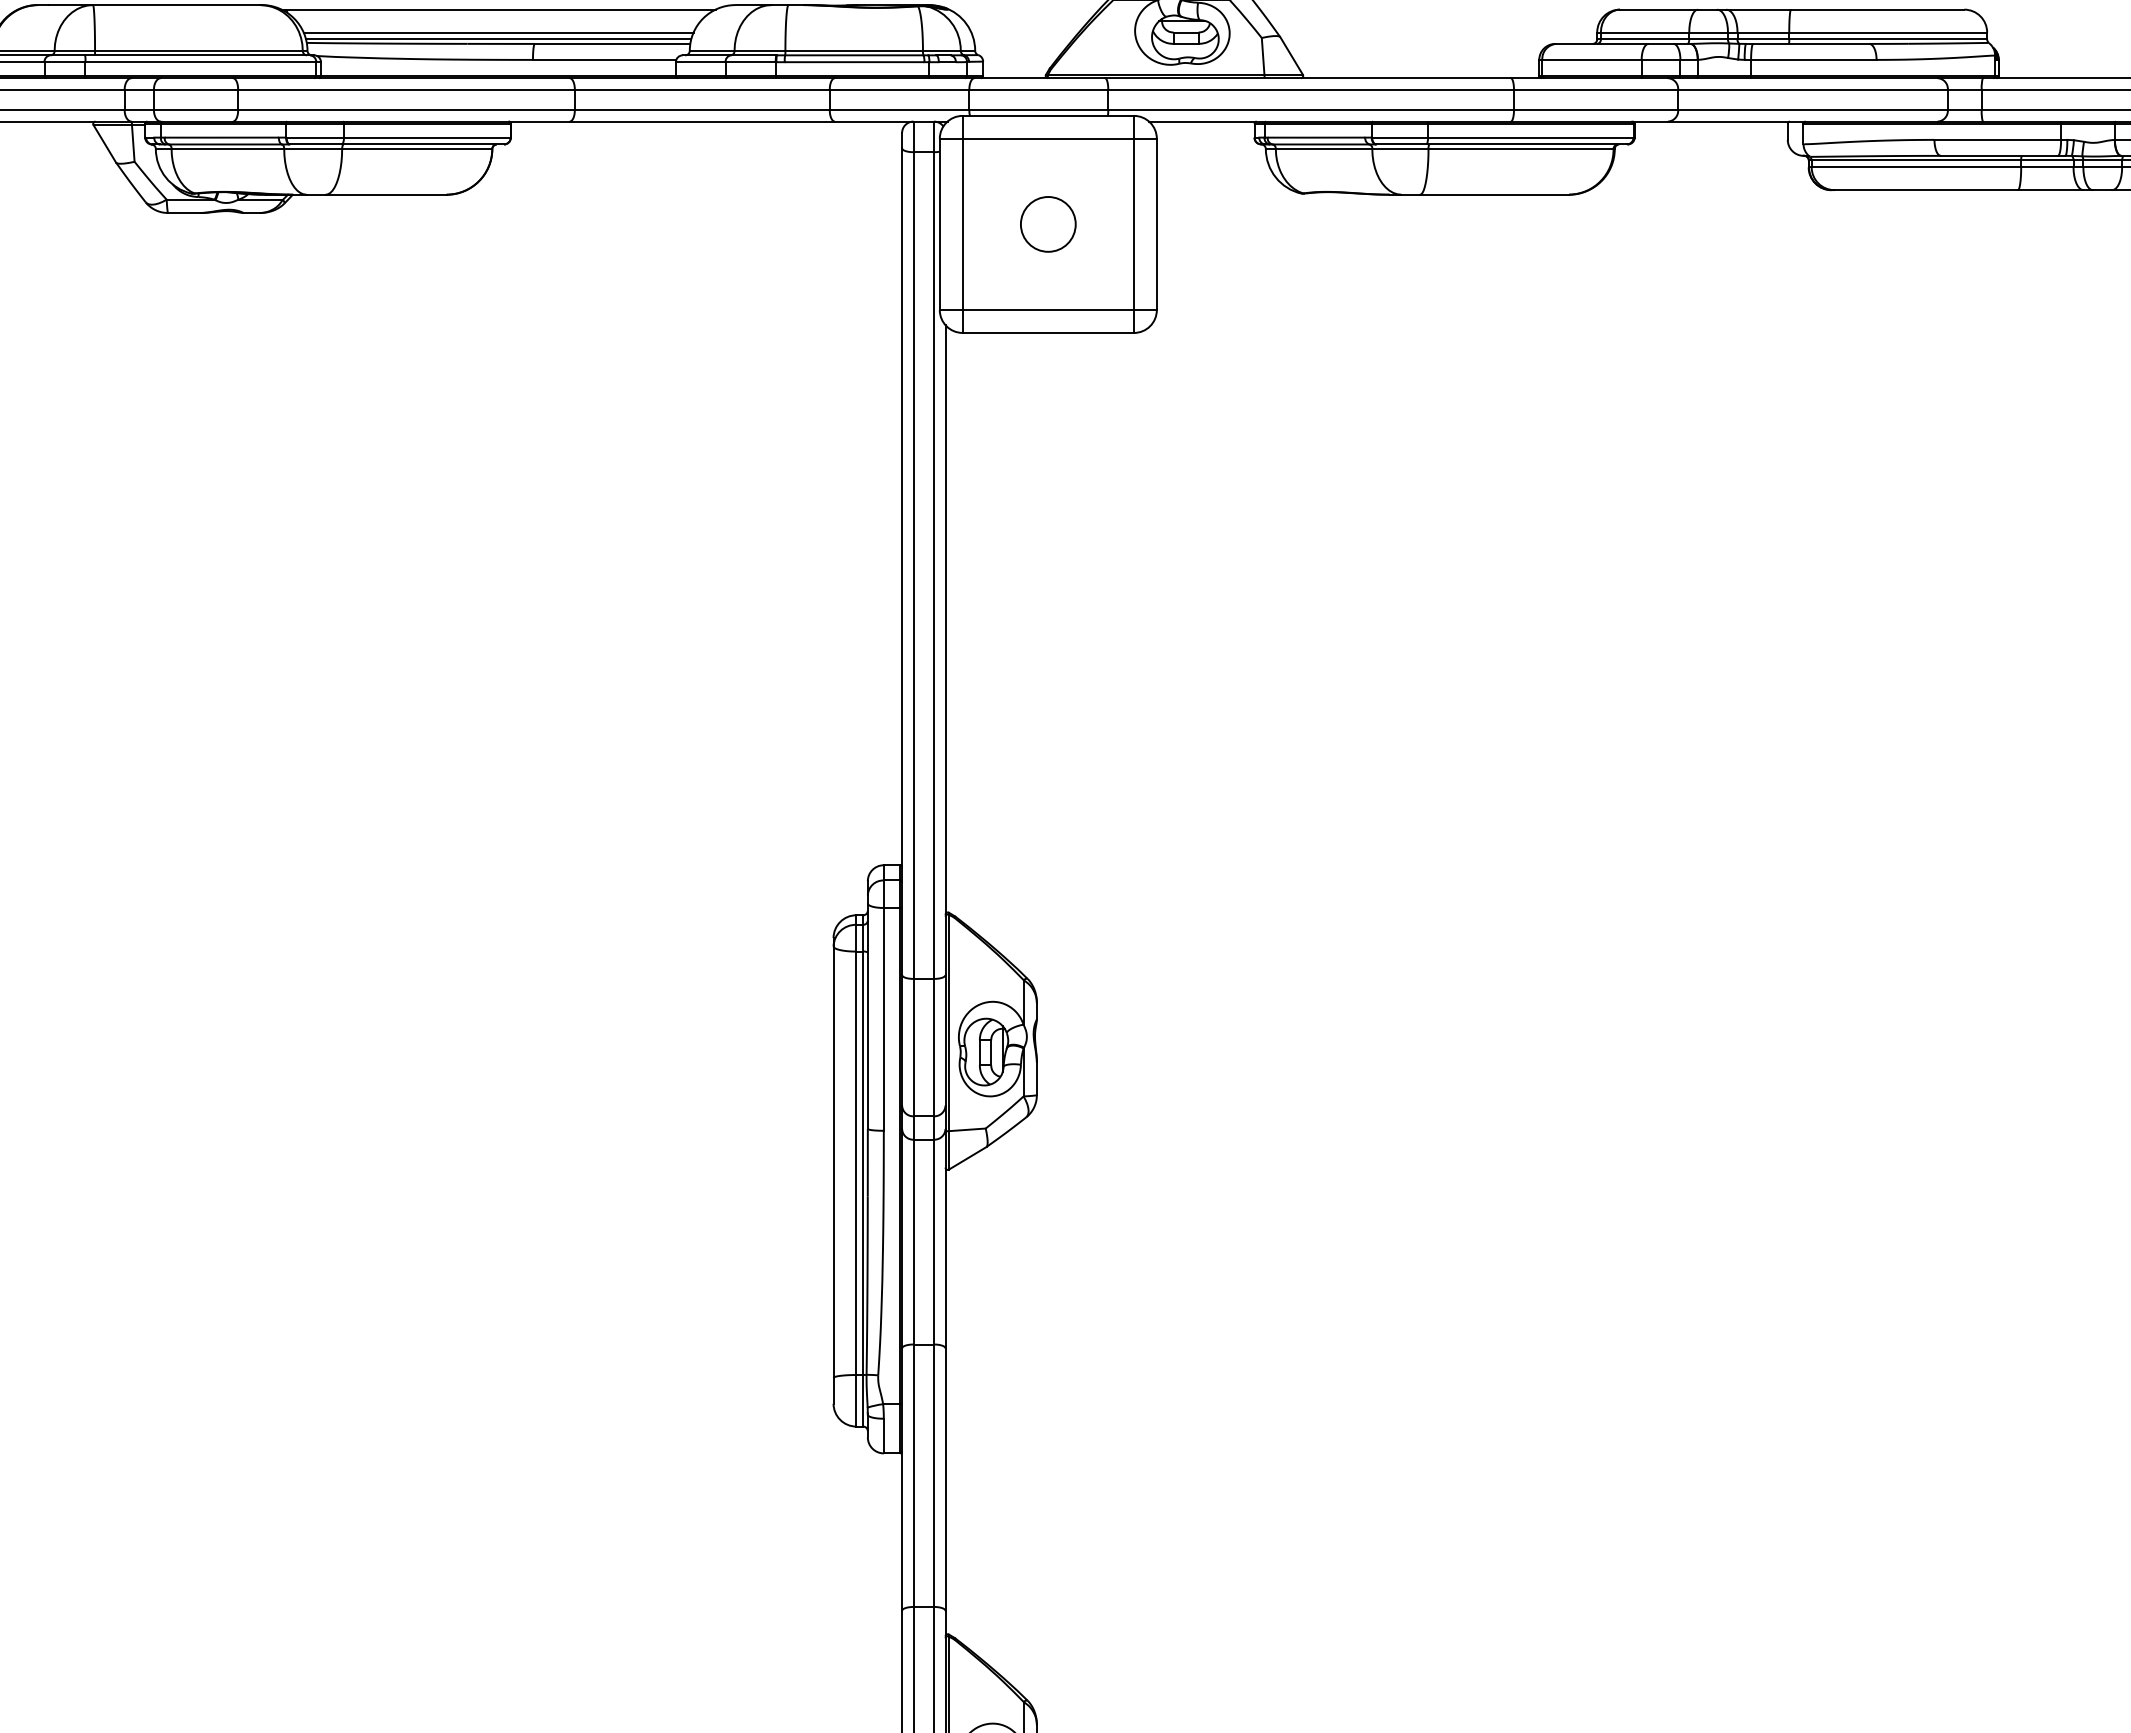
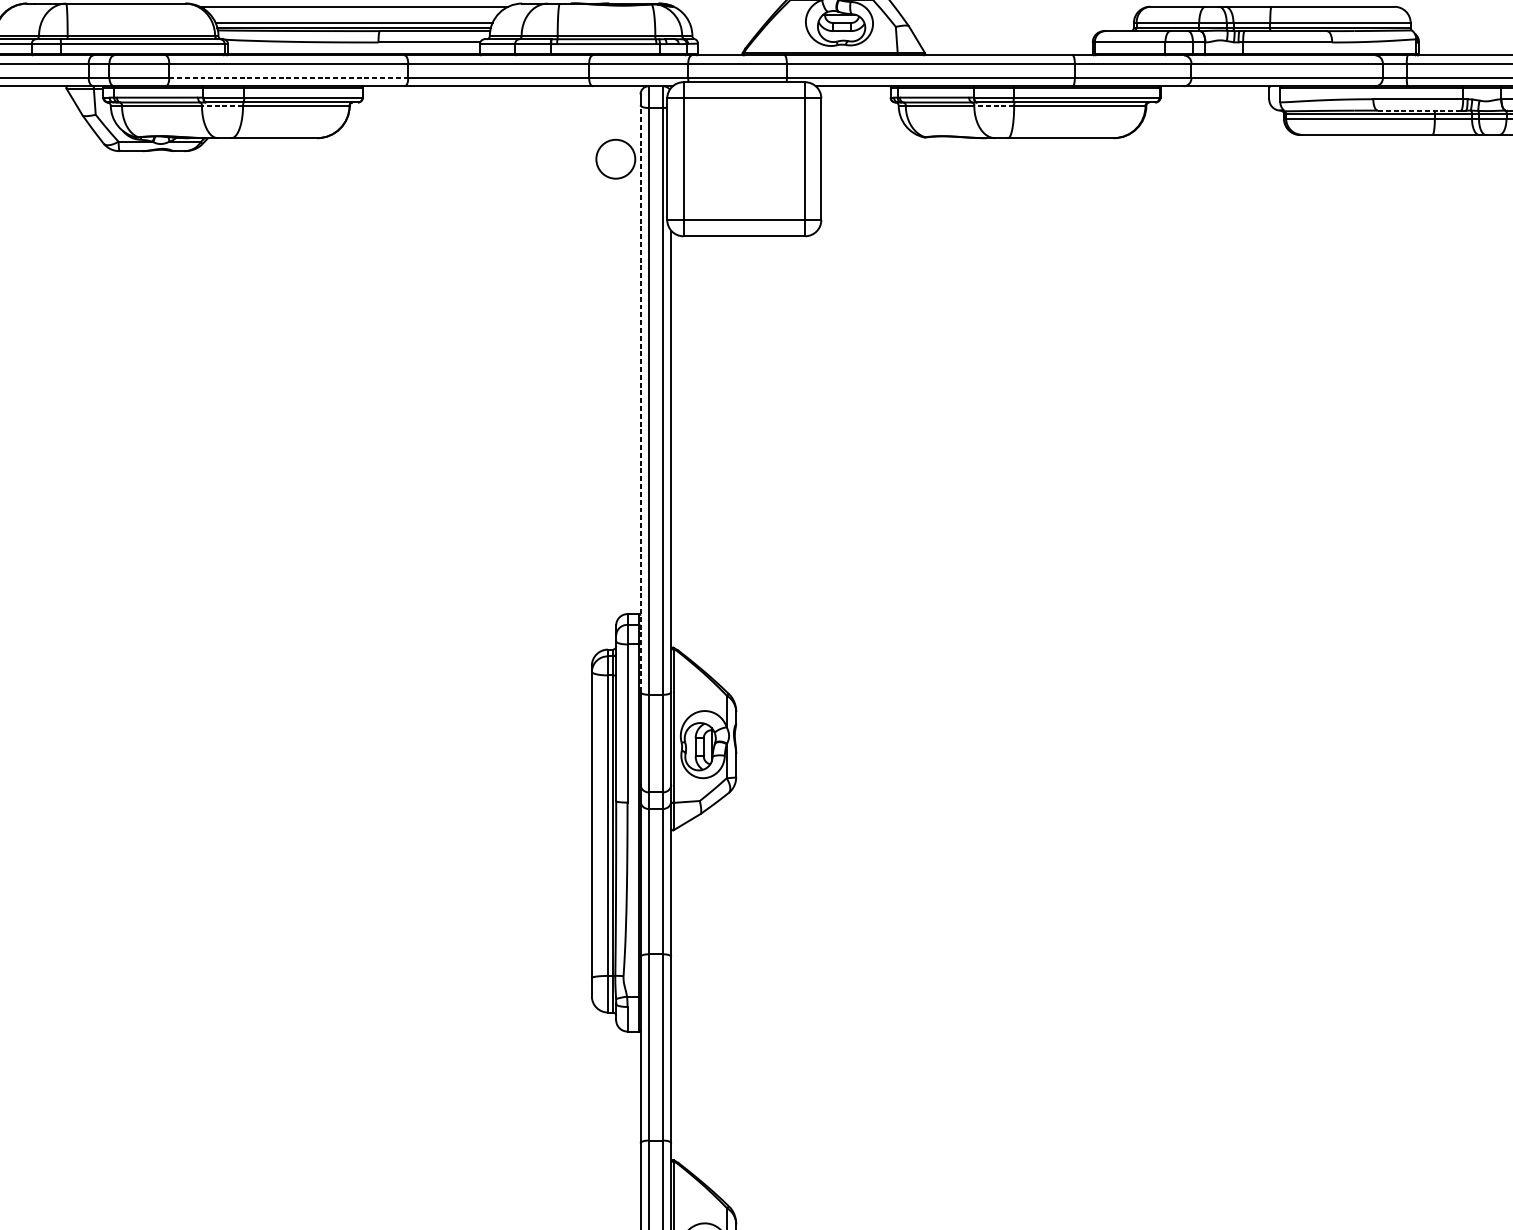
line: (407, 110) -> (289, 78), solid -> dashed
line: (313, 149) -> (222, 106), solid -> dashed
line: (1399, 149) -> (993, 106), solid -> dashed
line: (1999, 155) -> (1419, 110), solid -> dashed
circle: (1048, 224) -> (615, 159), moved
line: (902, 561) -> (640, 398), solid -> dashed

